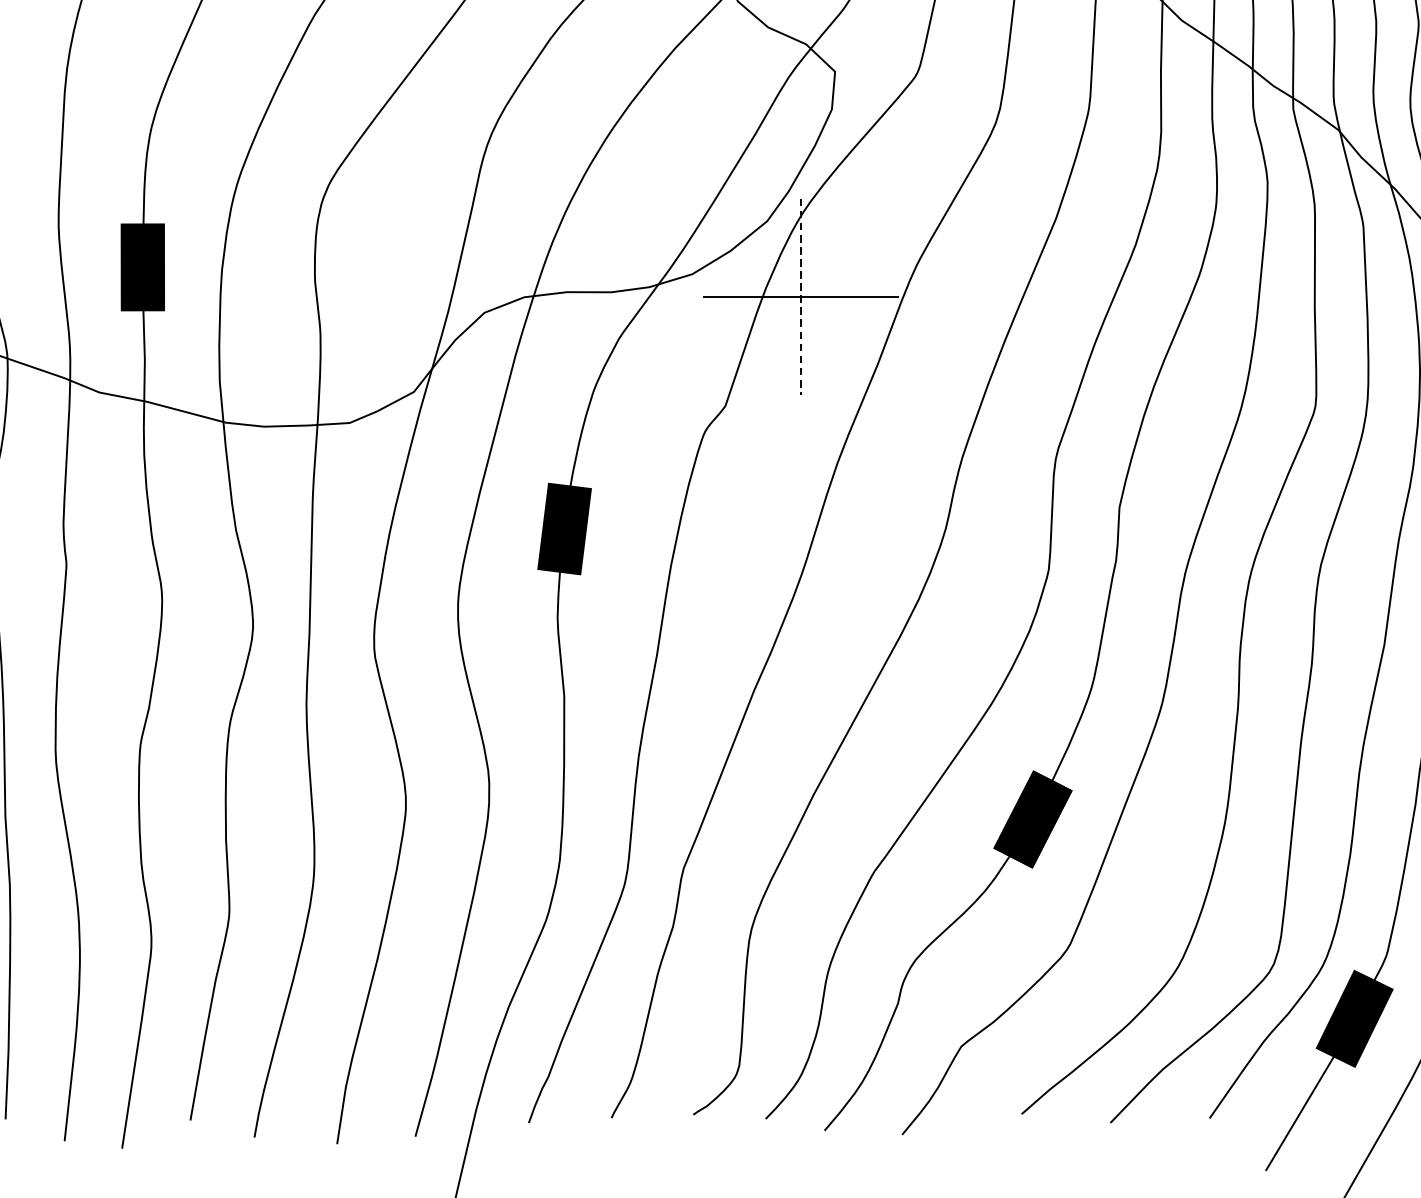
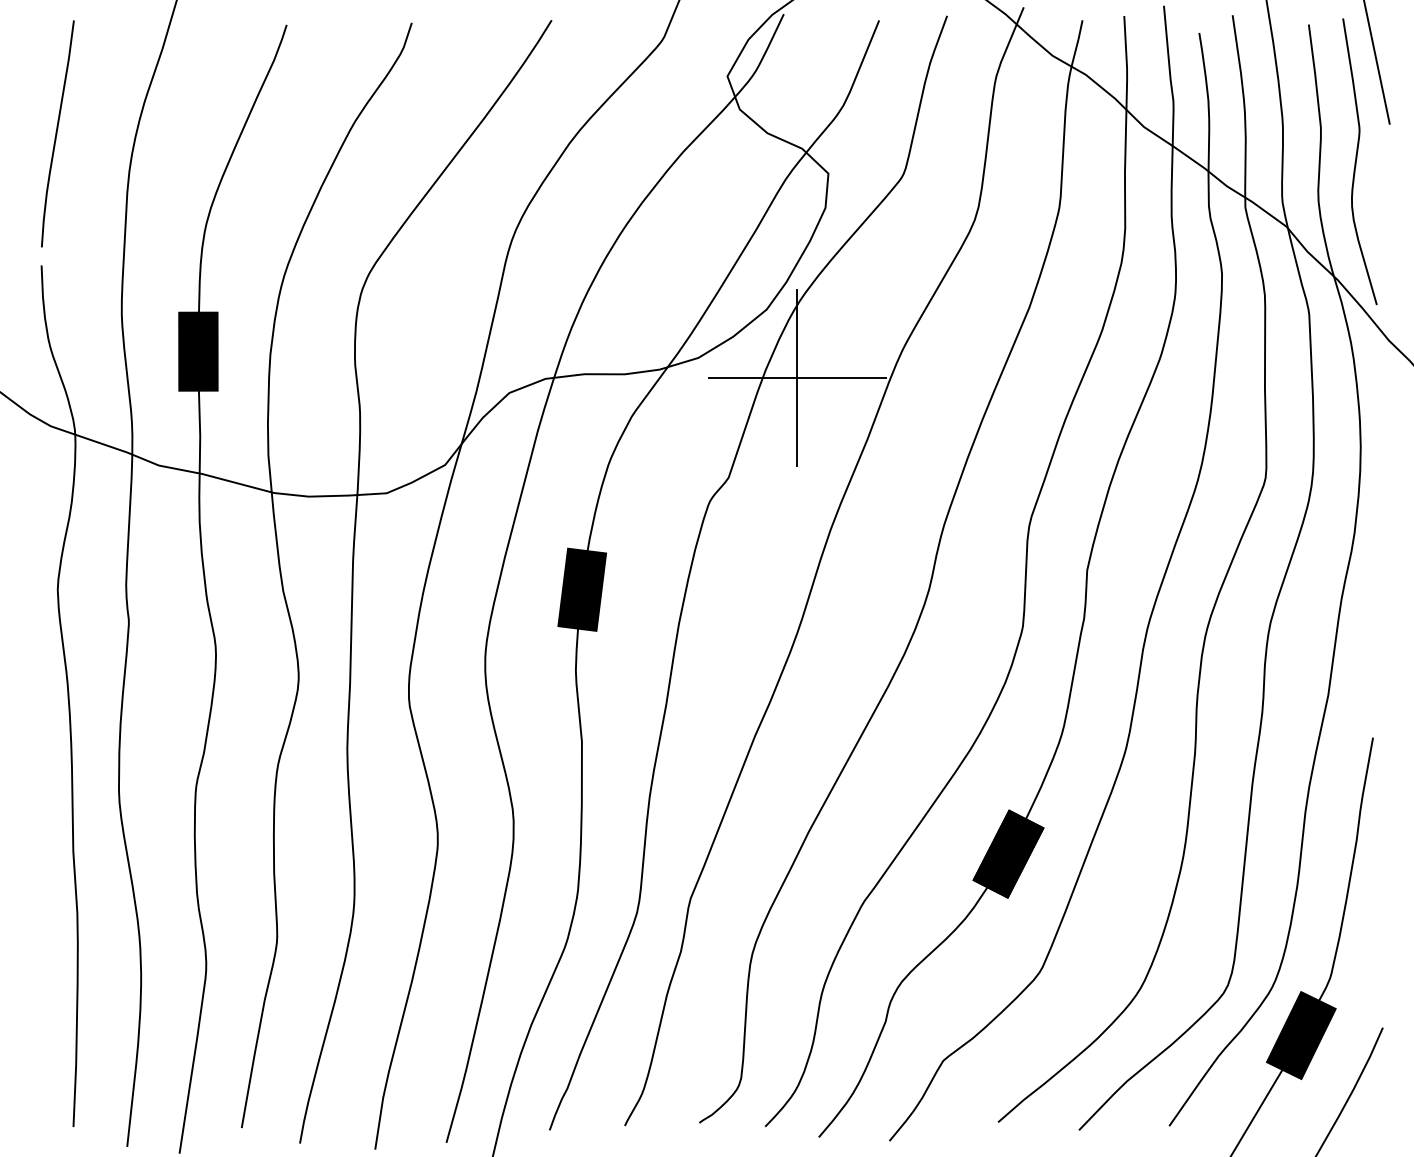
line: (801, 296) -> (797, 378), dashed -> solid

